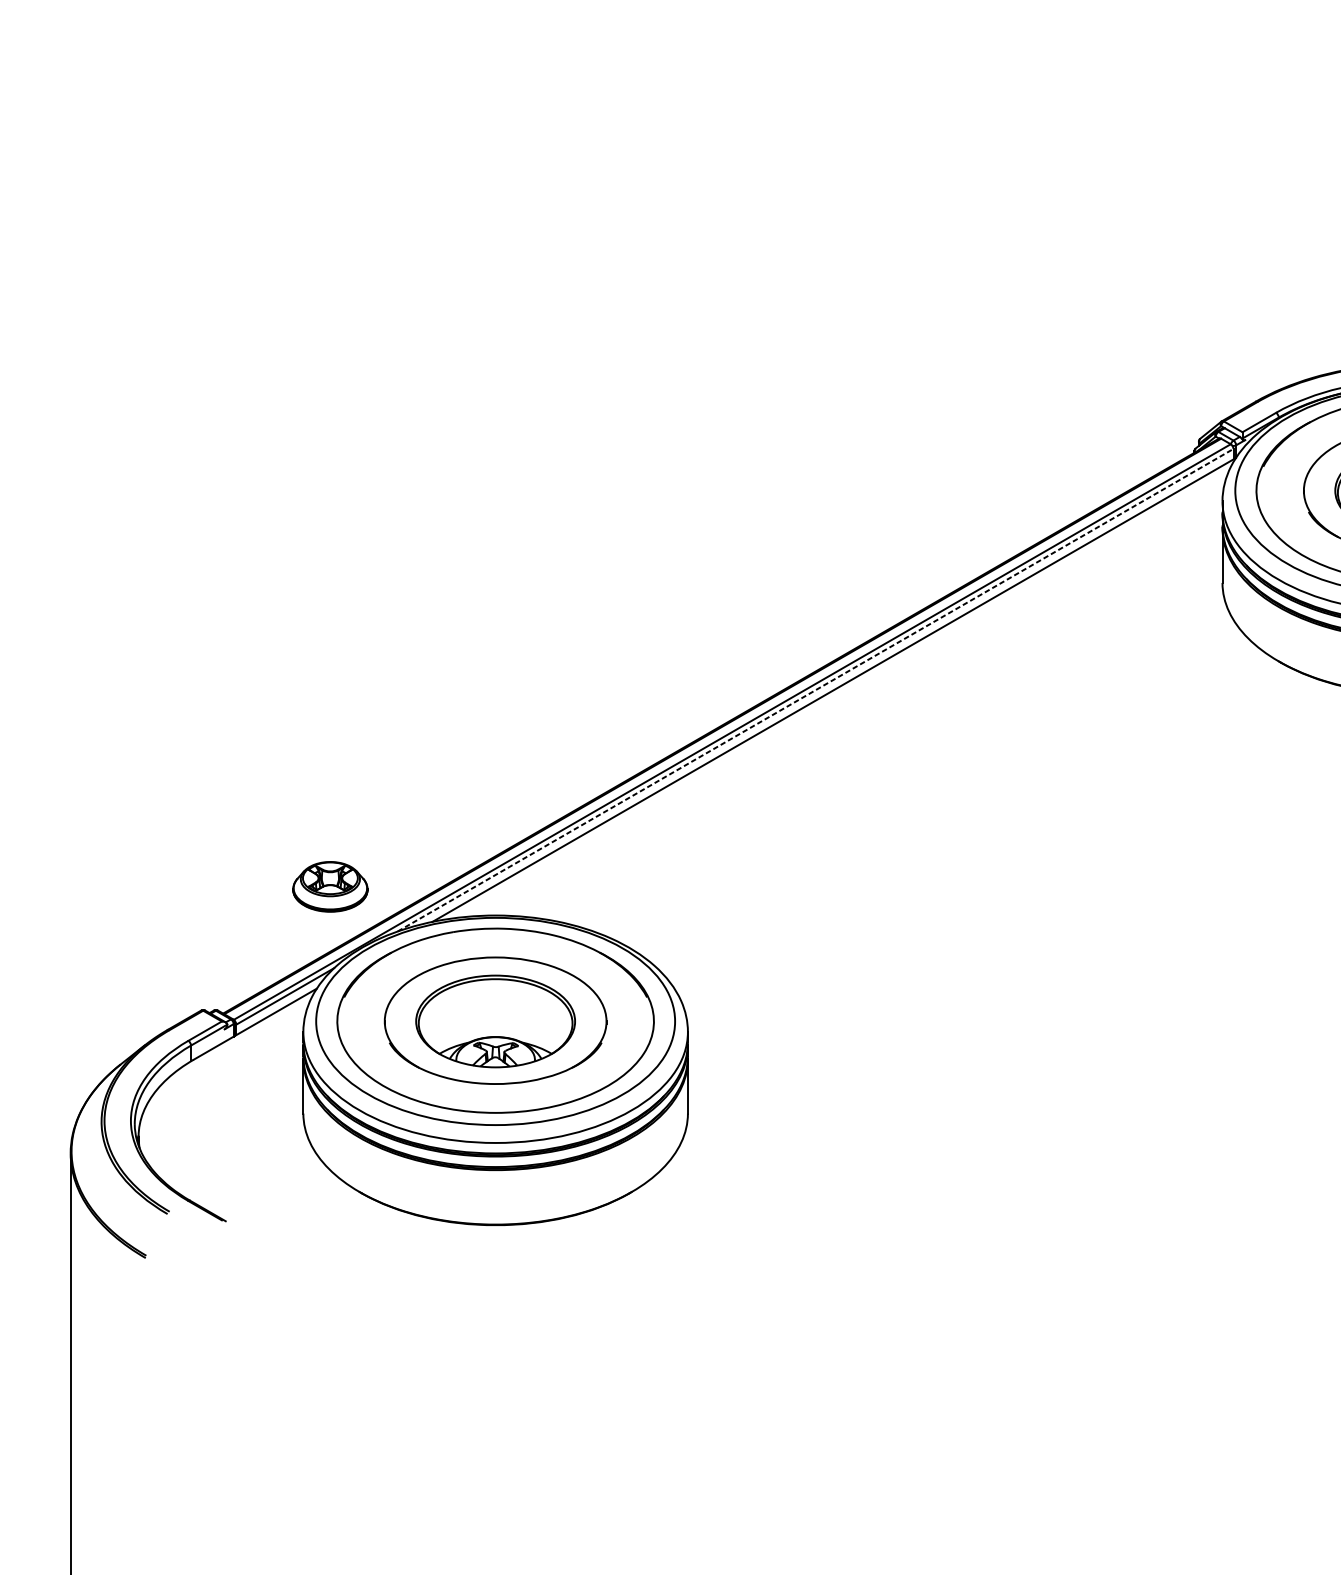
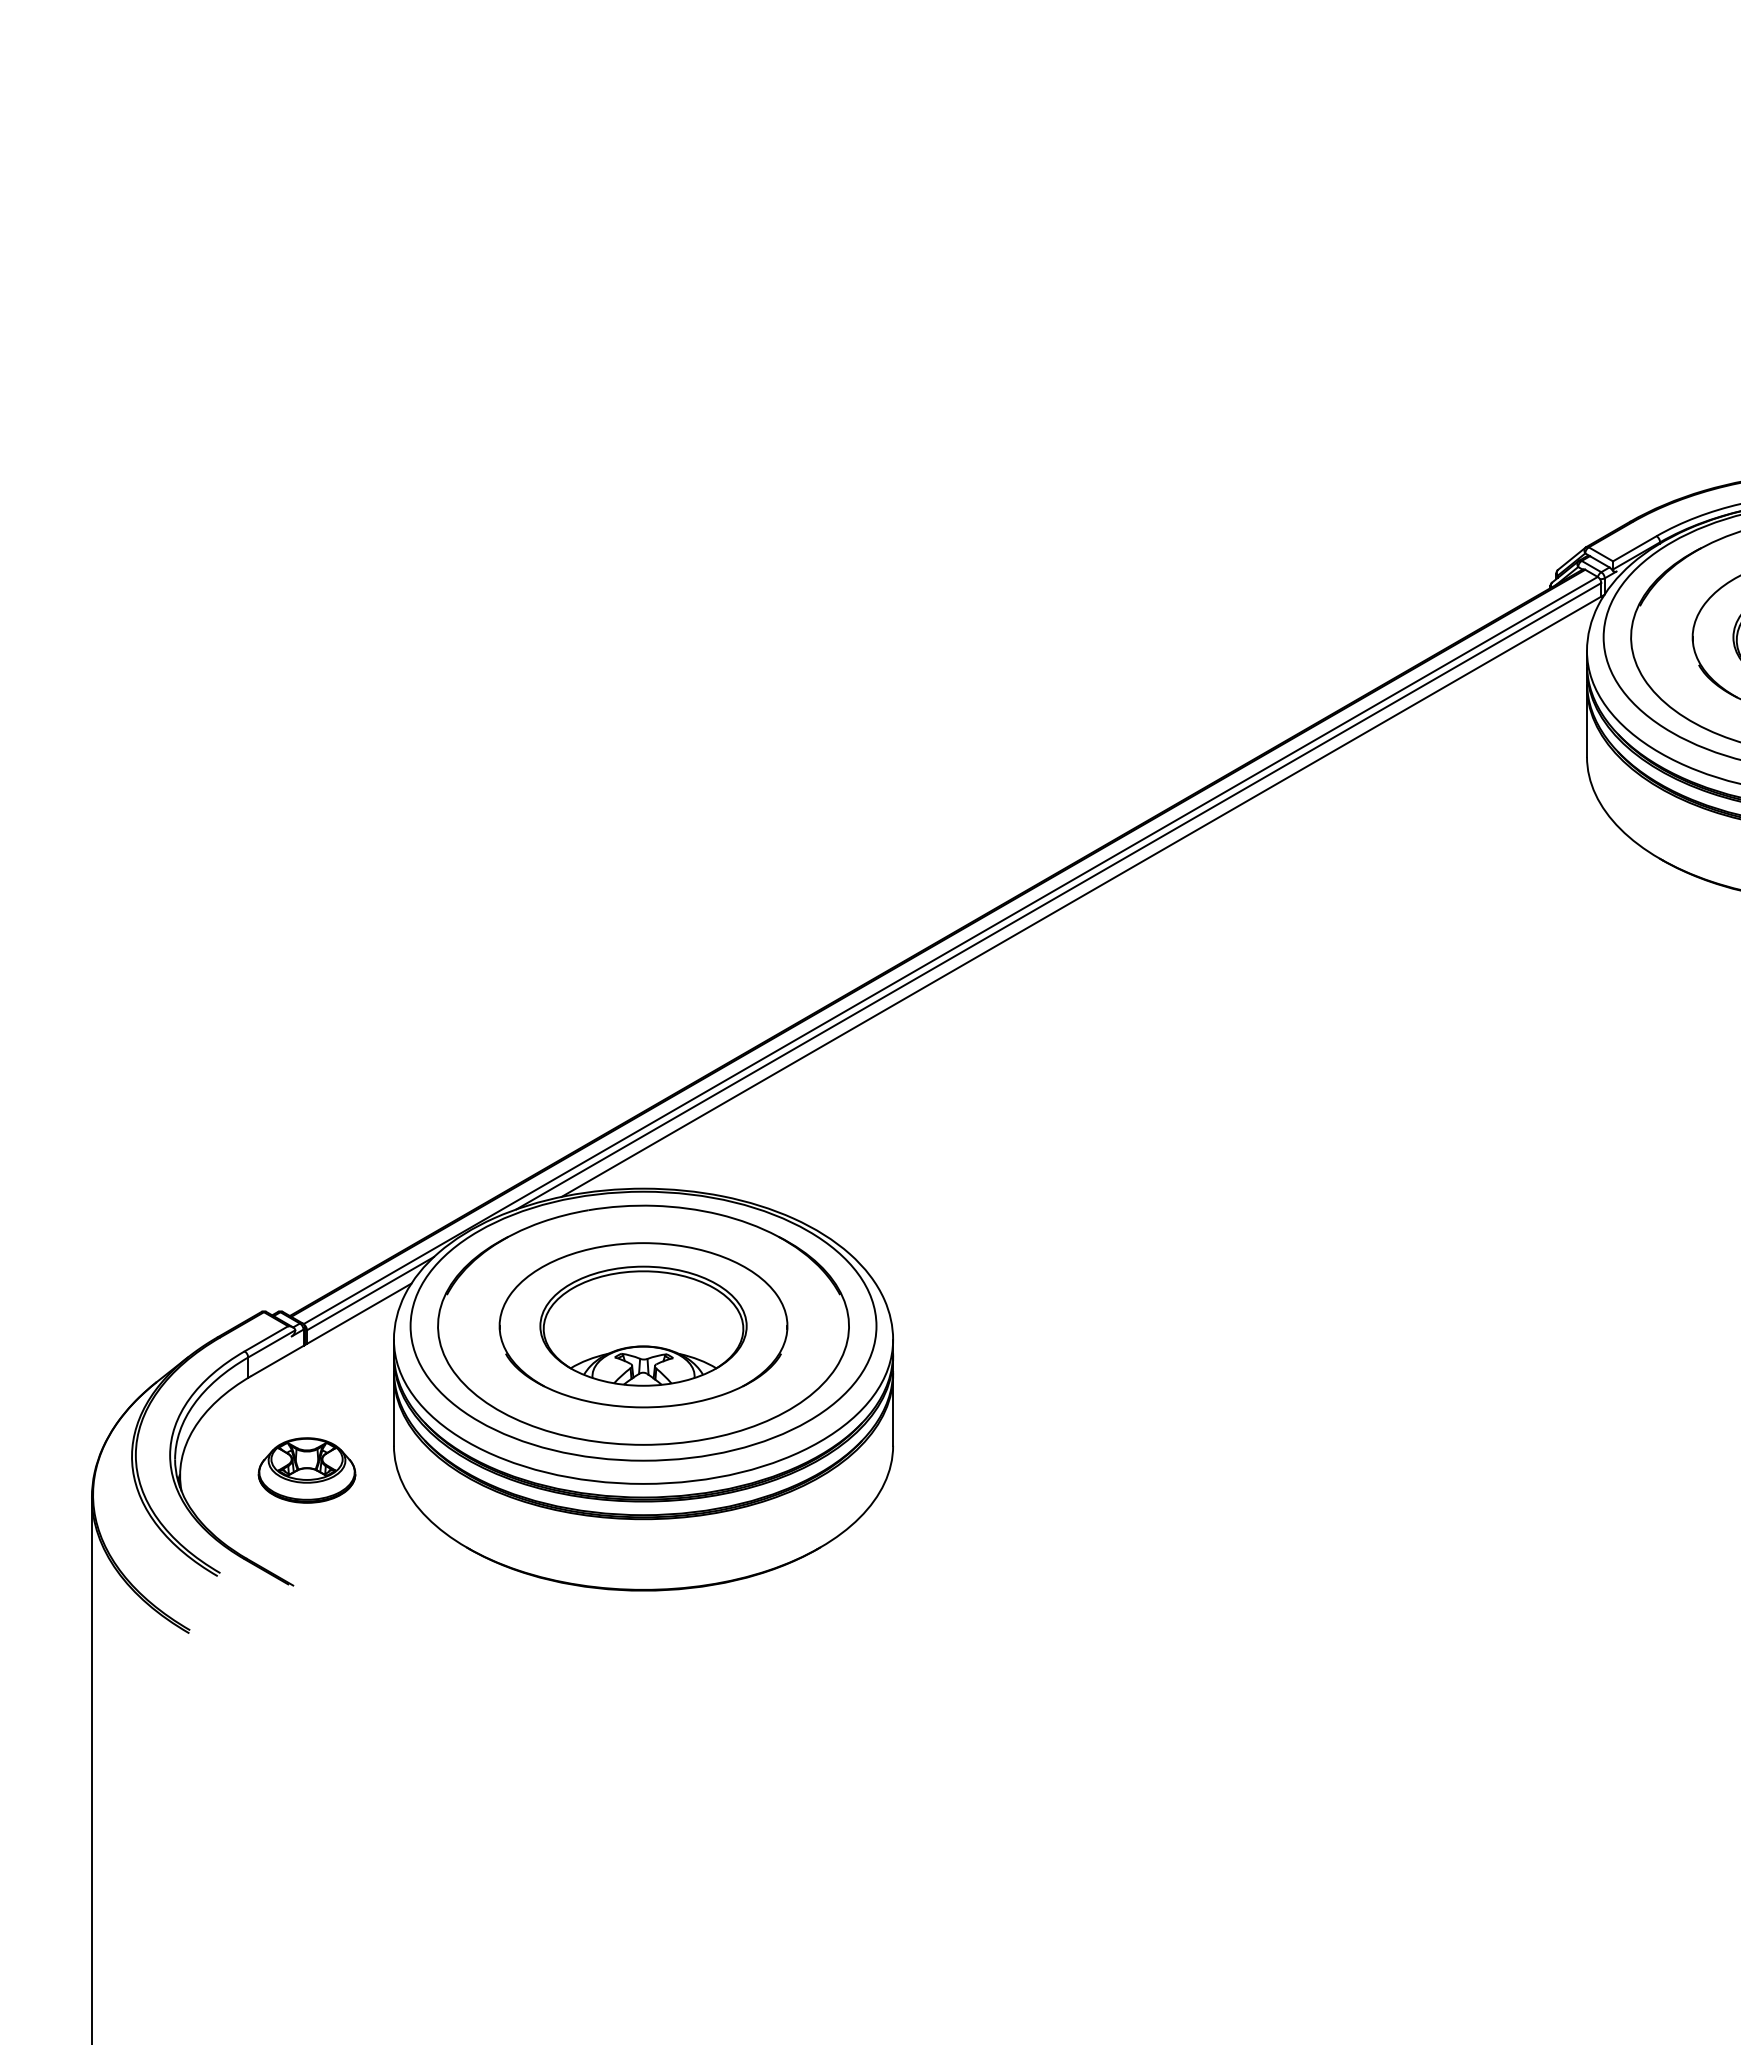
line: (816, 689) -> (1059, 895), dashed -> solid
part: (329, 886) -> (306, 1470), moved

